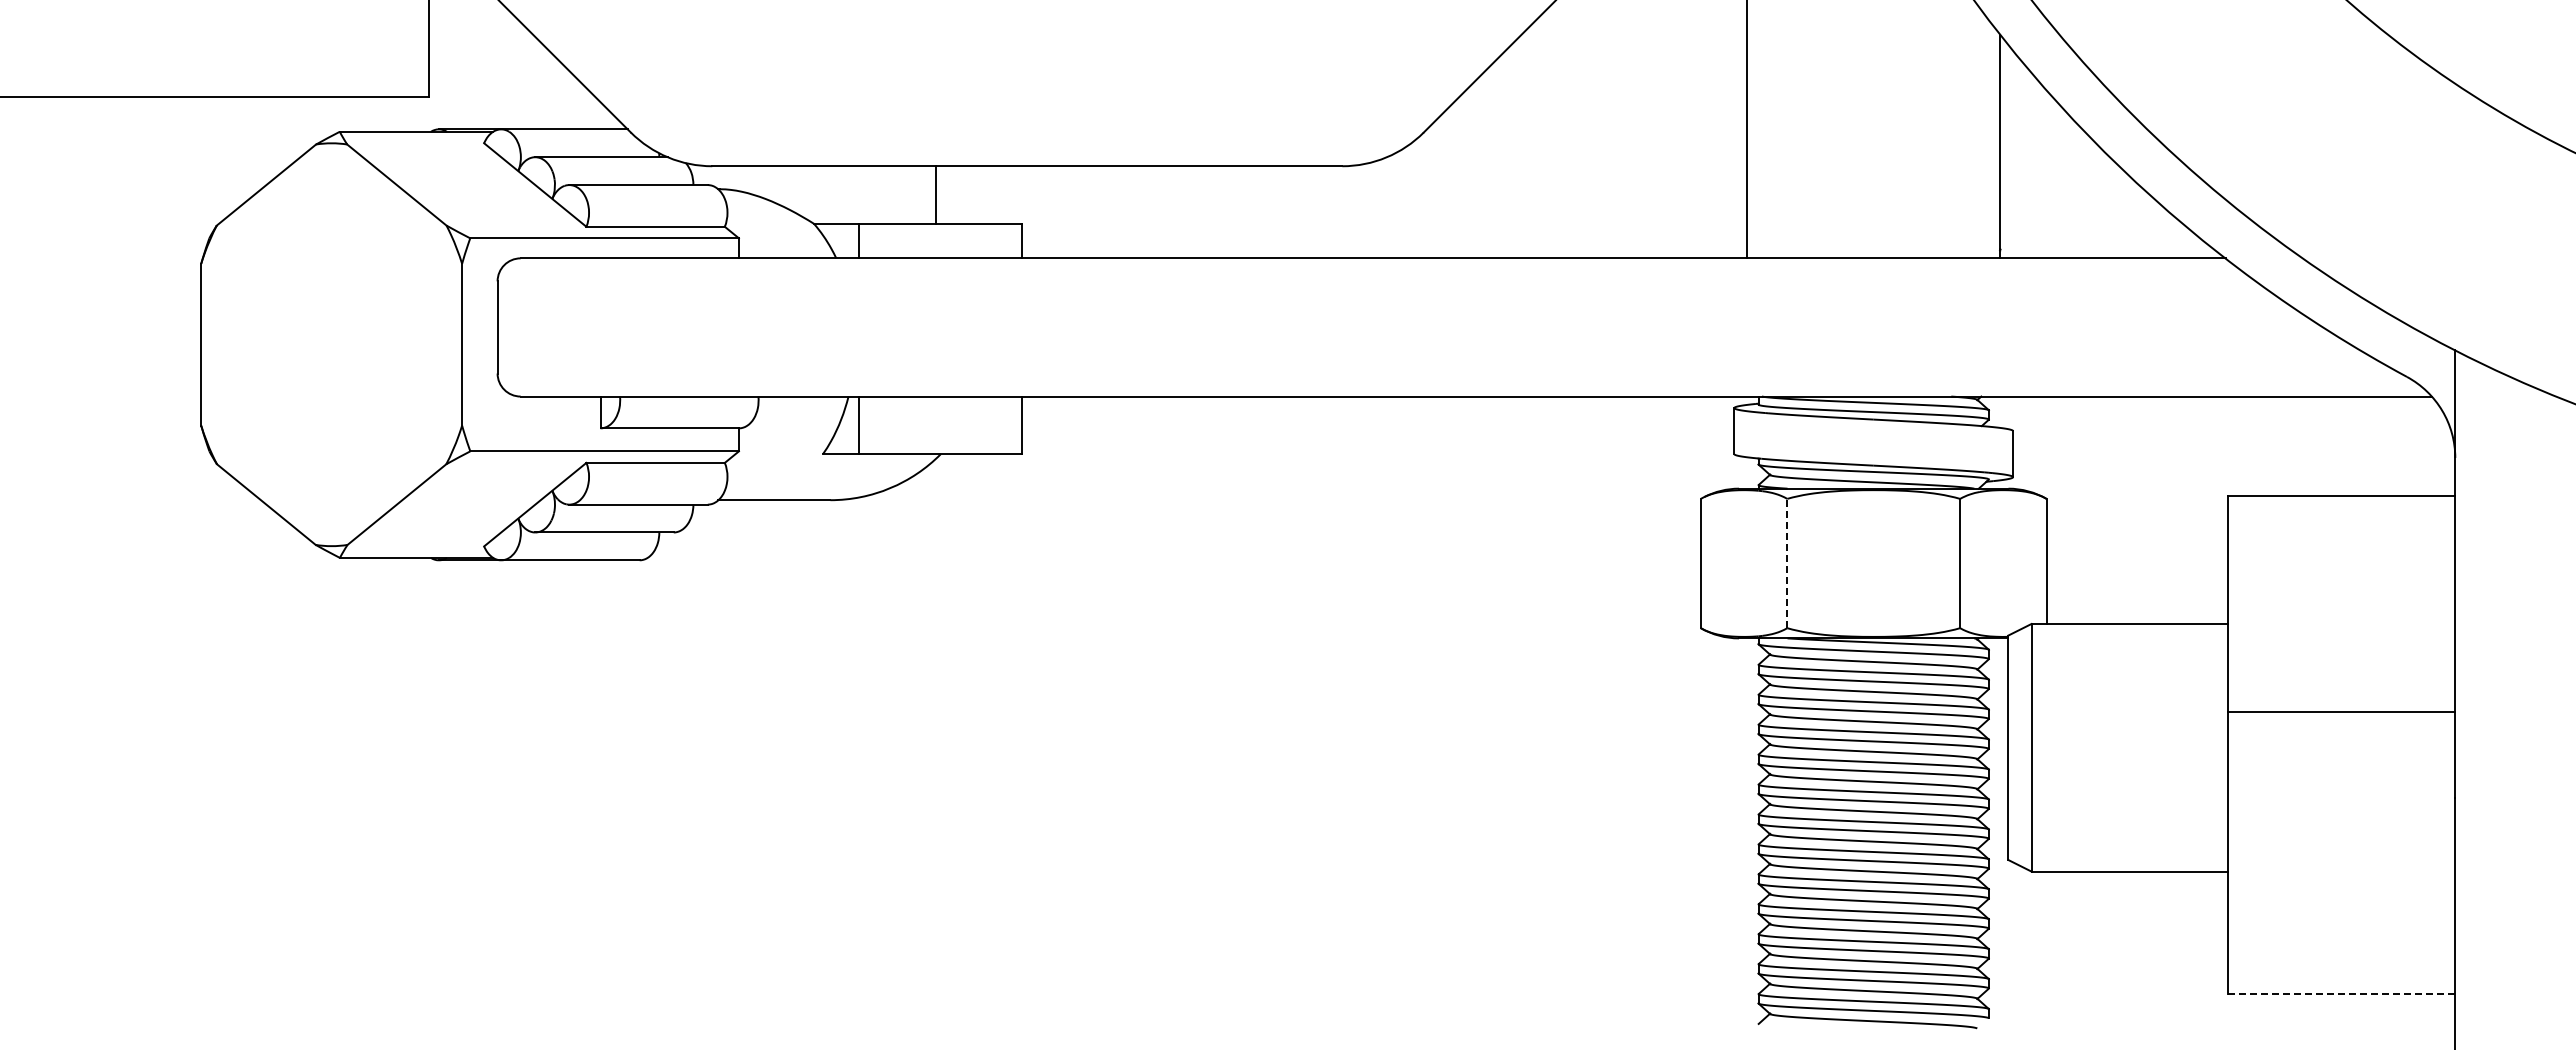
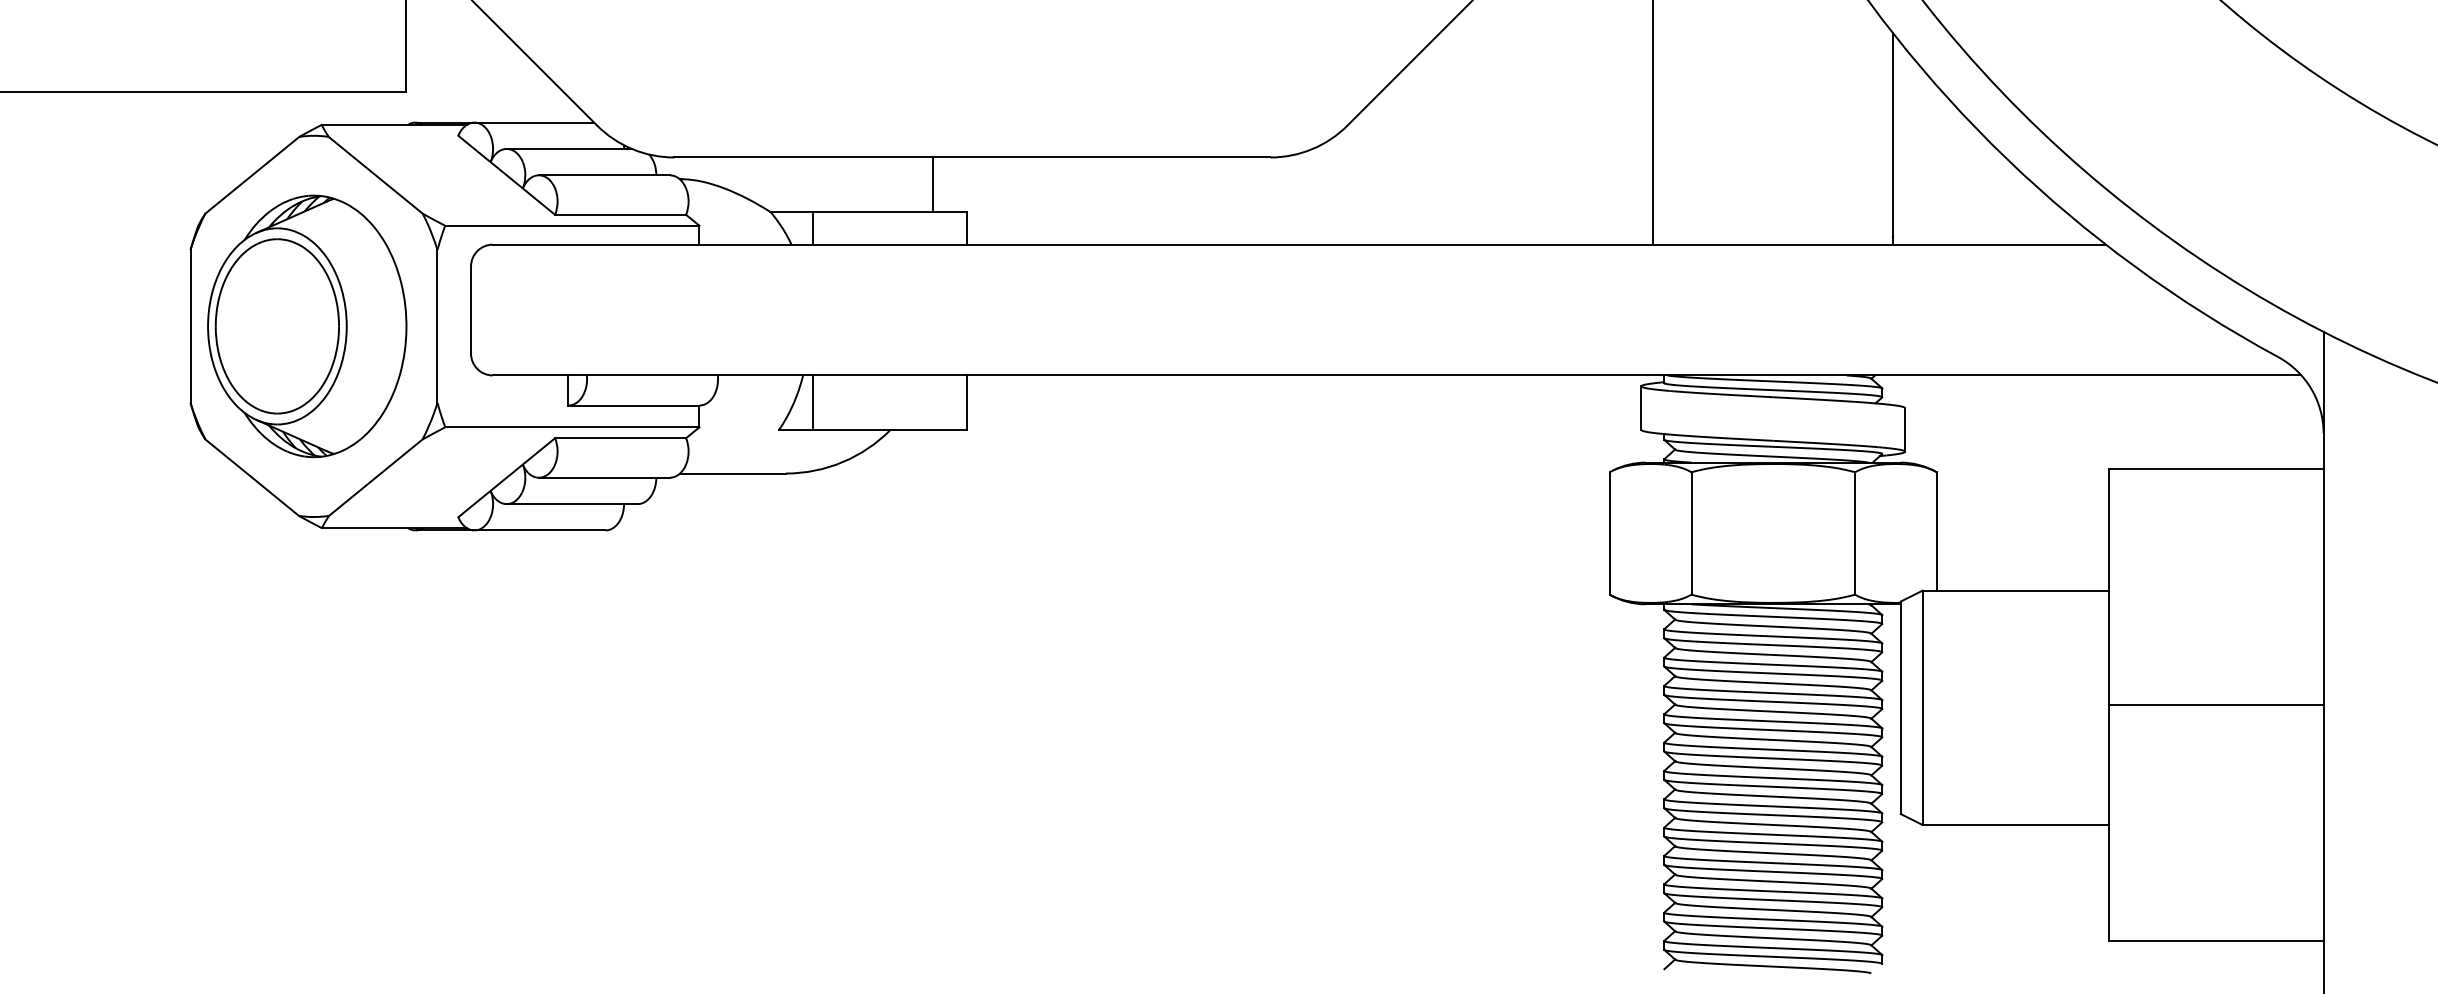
line: (935, 194) -> (932, 184), moved
part: (324, 344) -> (307, 326), added
line: (1787, 563) -> (1691, 533), dashed -> solid
line: (2341, 711) -> (2215, 704), moved
line: (2342, 994) -> (2216, 941), dashed -> solid

